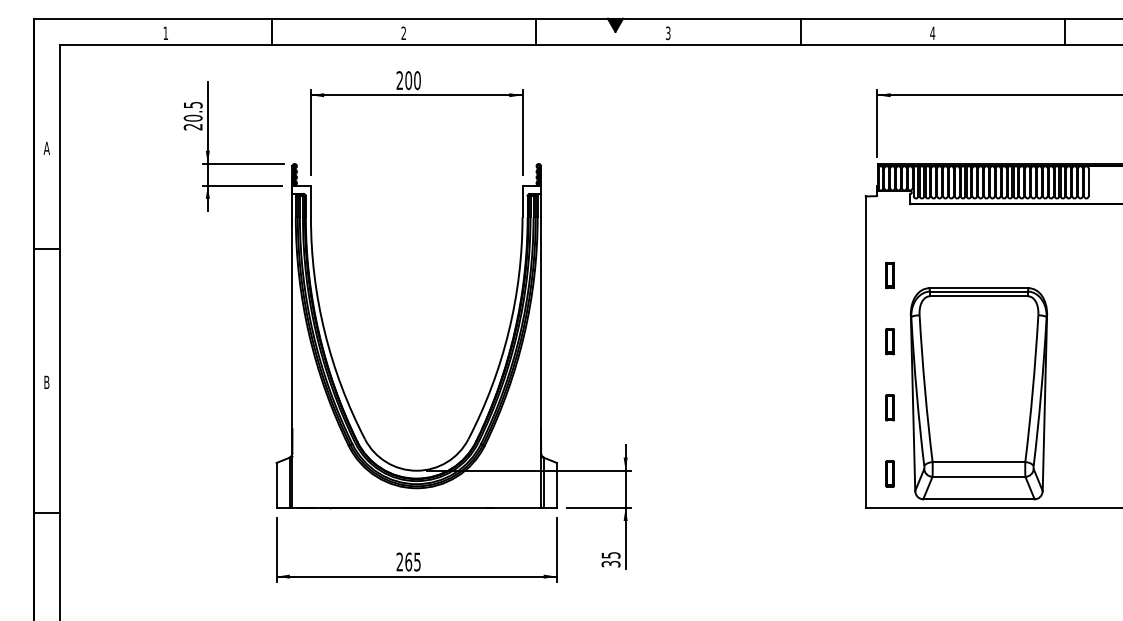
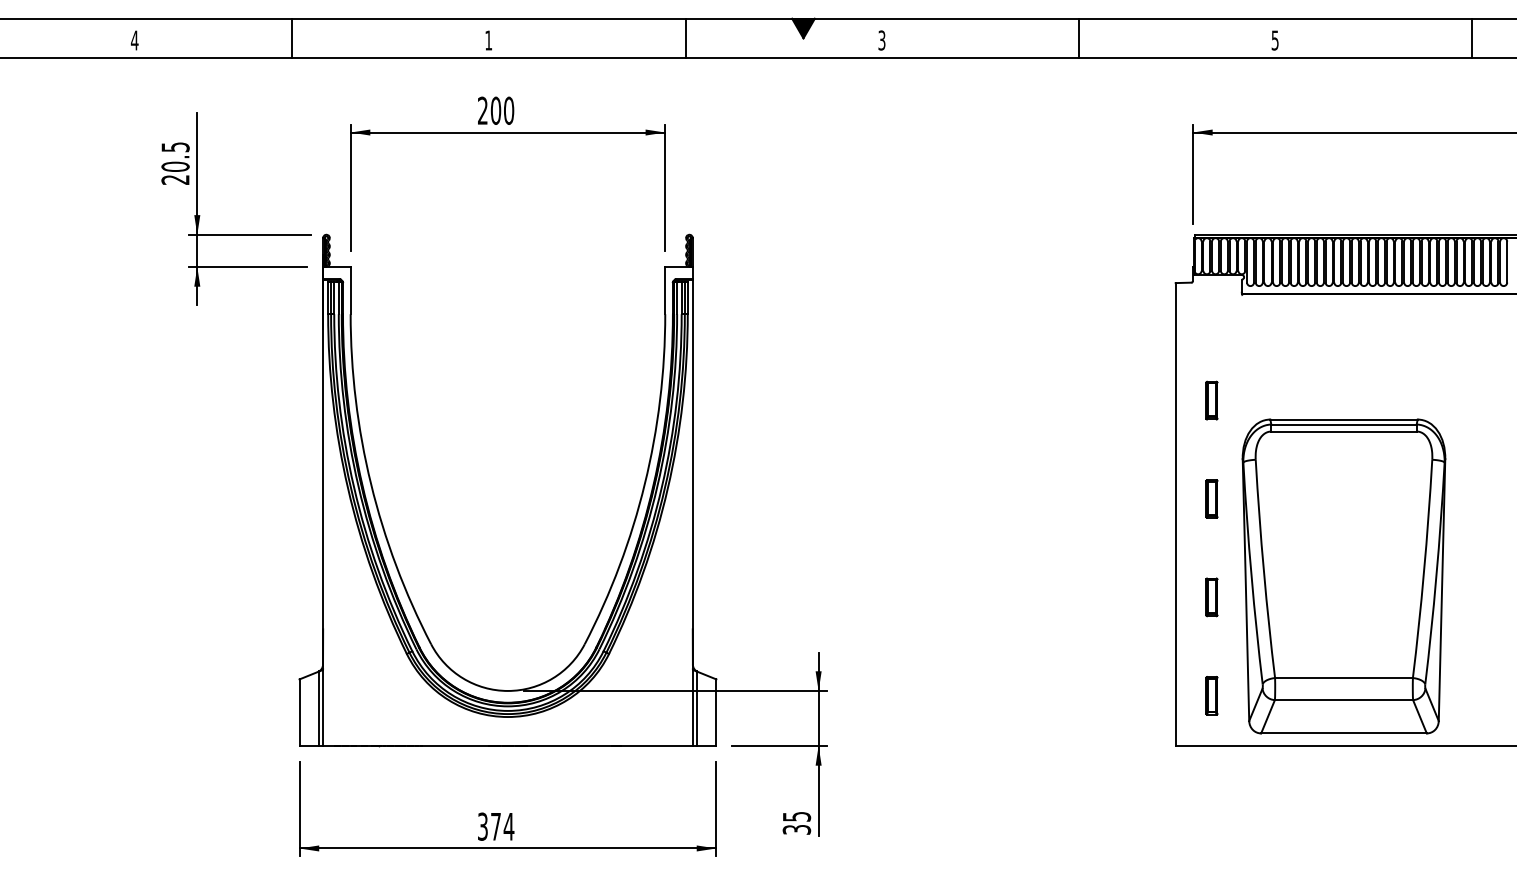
text: (165, 32) -> (134, 39), 1 -> 4
text: (403, 32) -> (488, 39), 2 -> 1
text: (932, 33) -> (1274, 40), 4 -> 5
text: (408, 561) -> (495, 825), 265 -> 374

